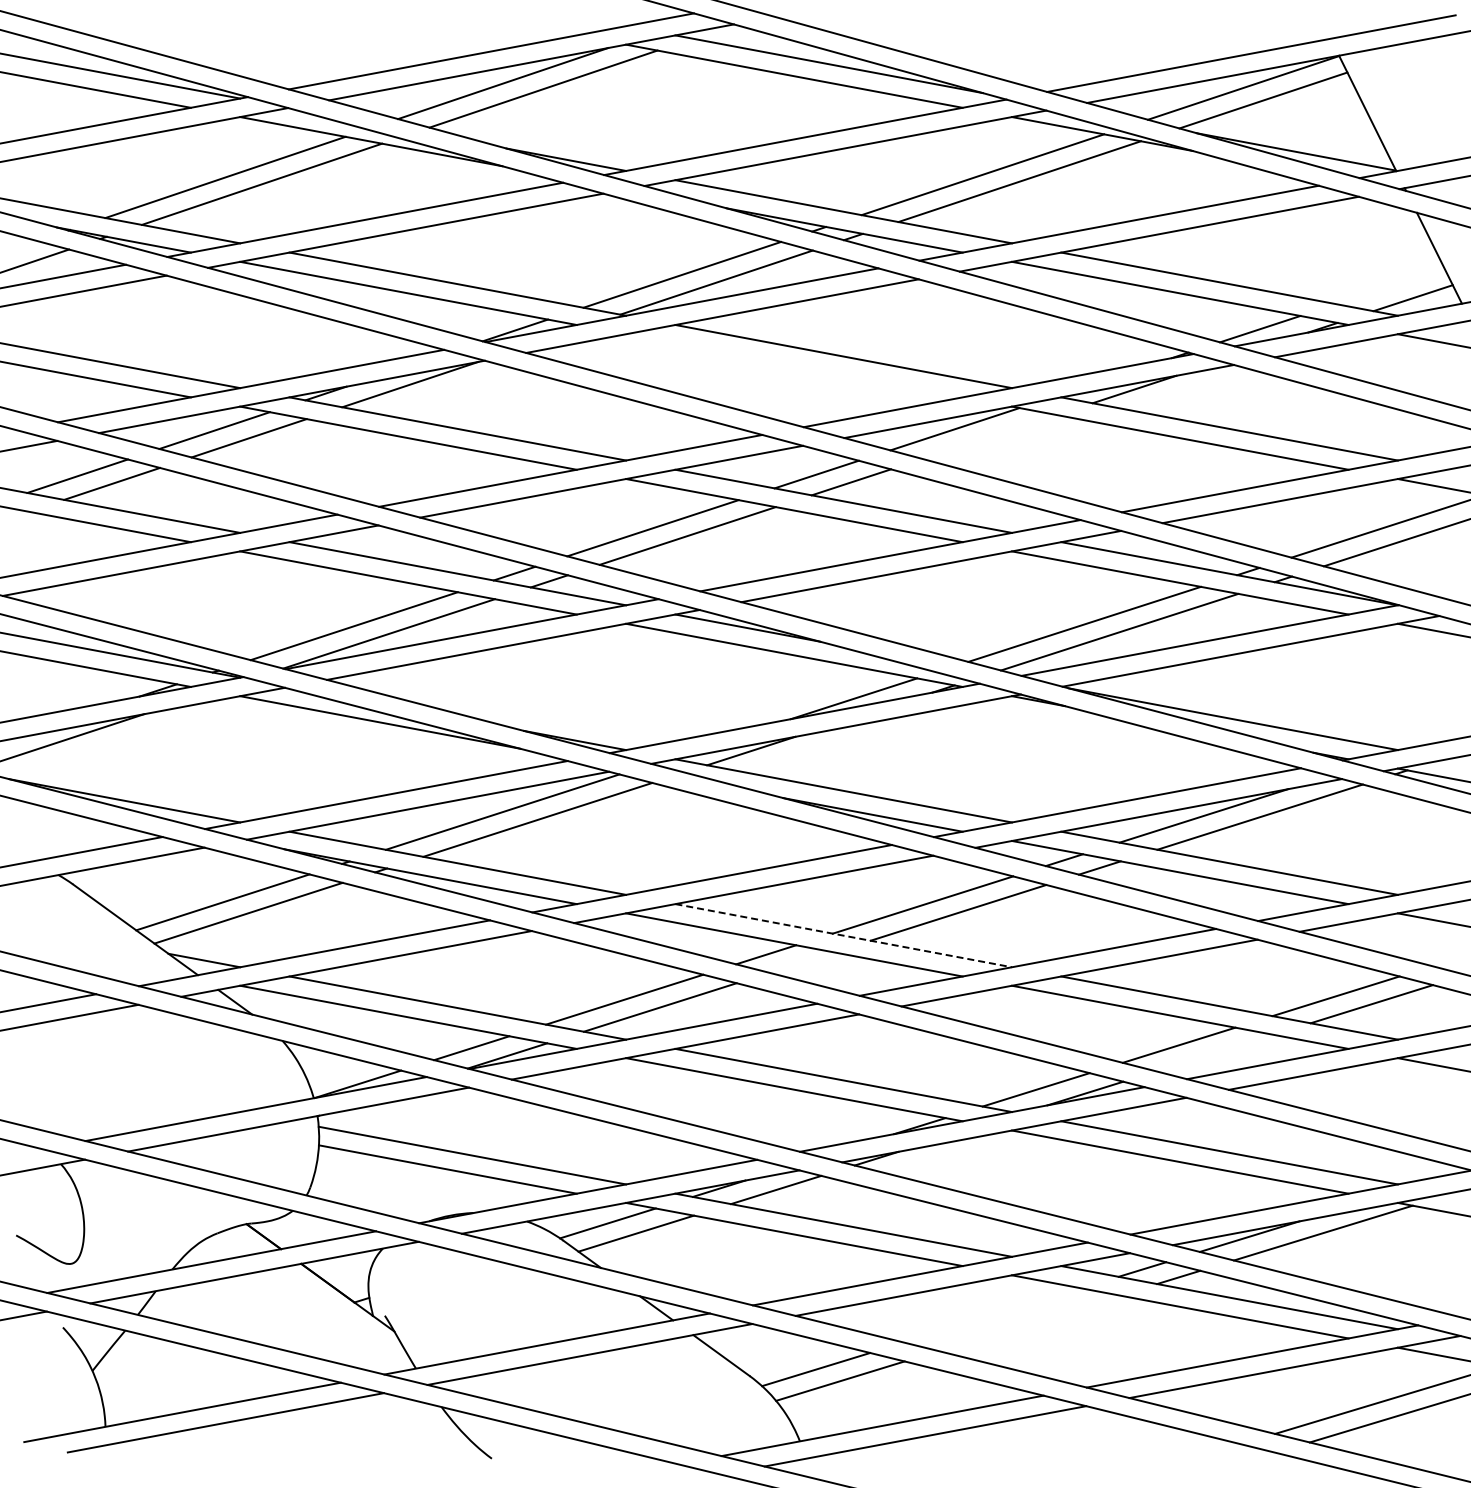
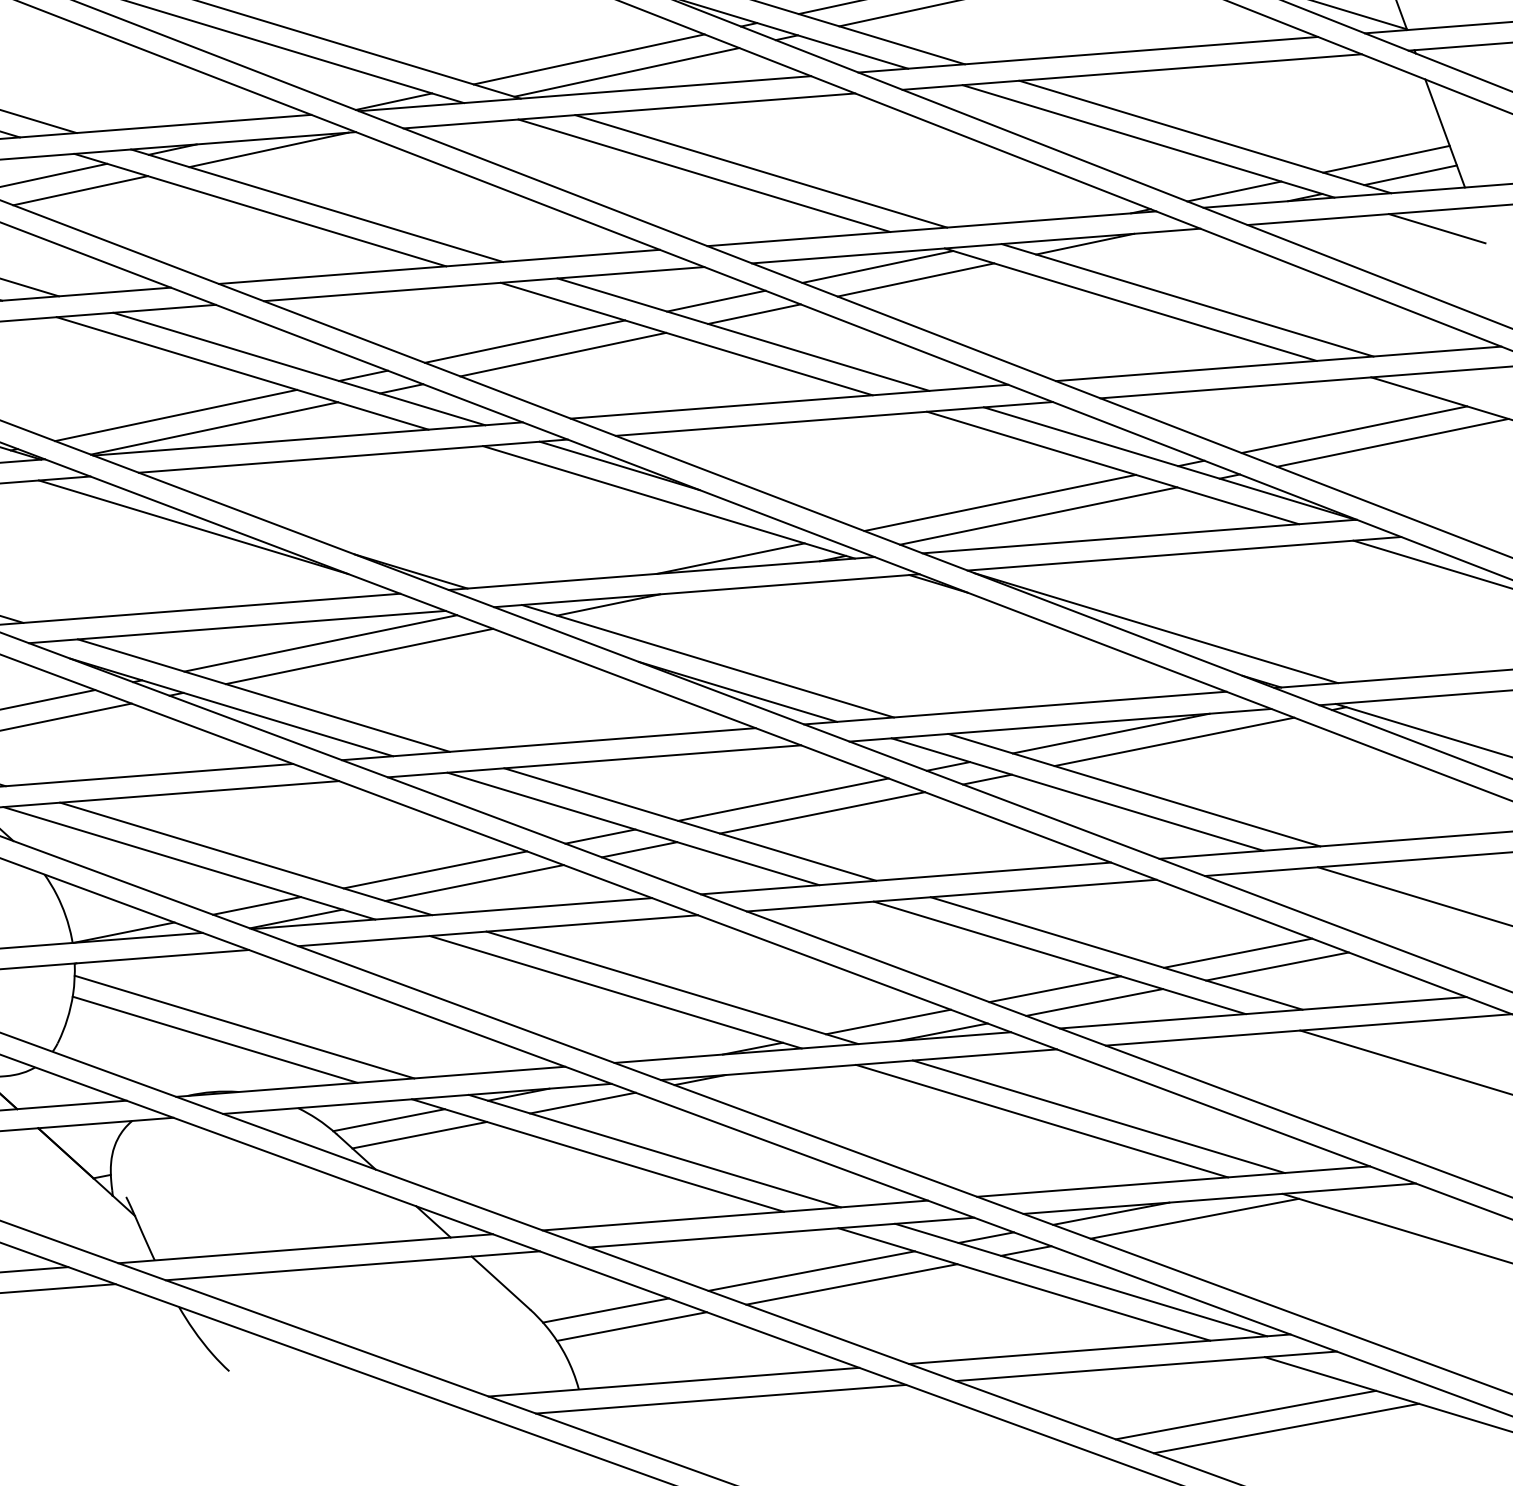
line: (1390, 286) -> (1386, 159), added
line: (794, 365) -> (704, 175), added
line: (989, 436) -> (915, 279), added
line: (844, 935) -> (691, 824), dashed -> solid
line: (801, 962) -> (639, 849), added
line: (1214, 1052) -> (1094, 1001), added
line: (992, 1315) -> (811, 1271), added
line: (1028, 1323) -> (851, 1284), added

